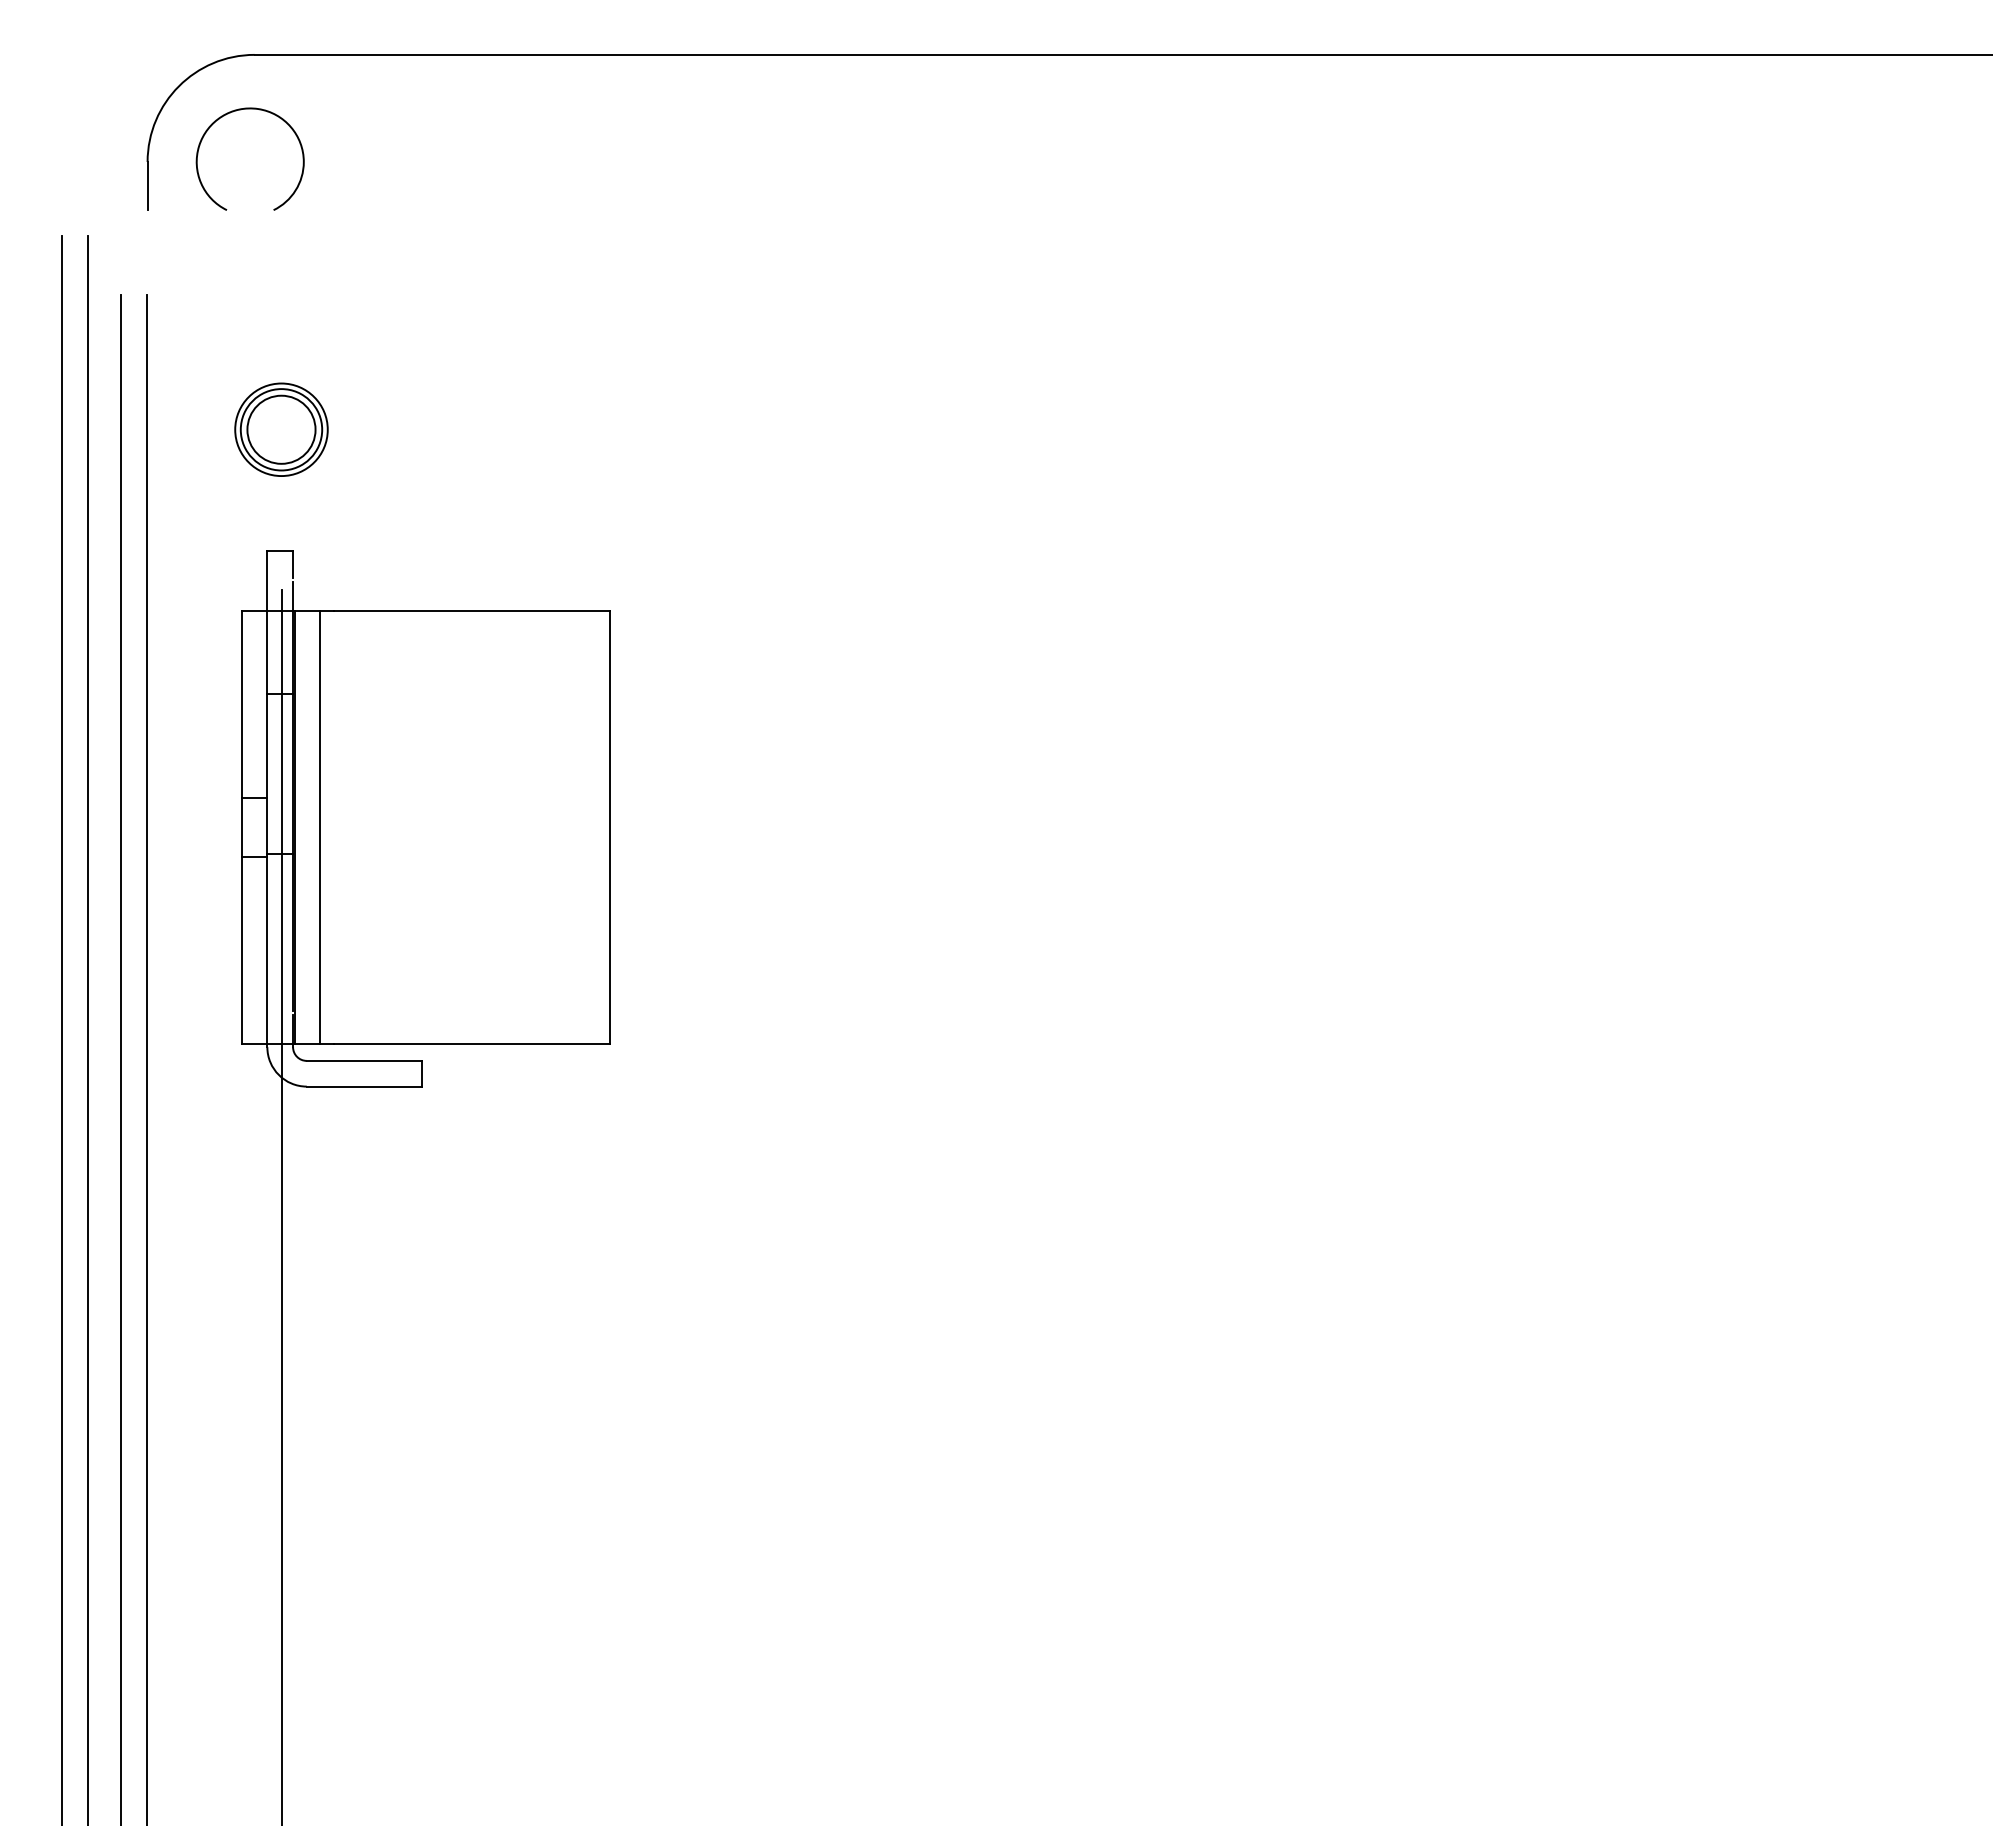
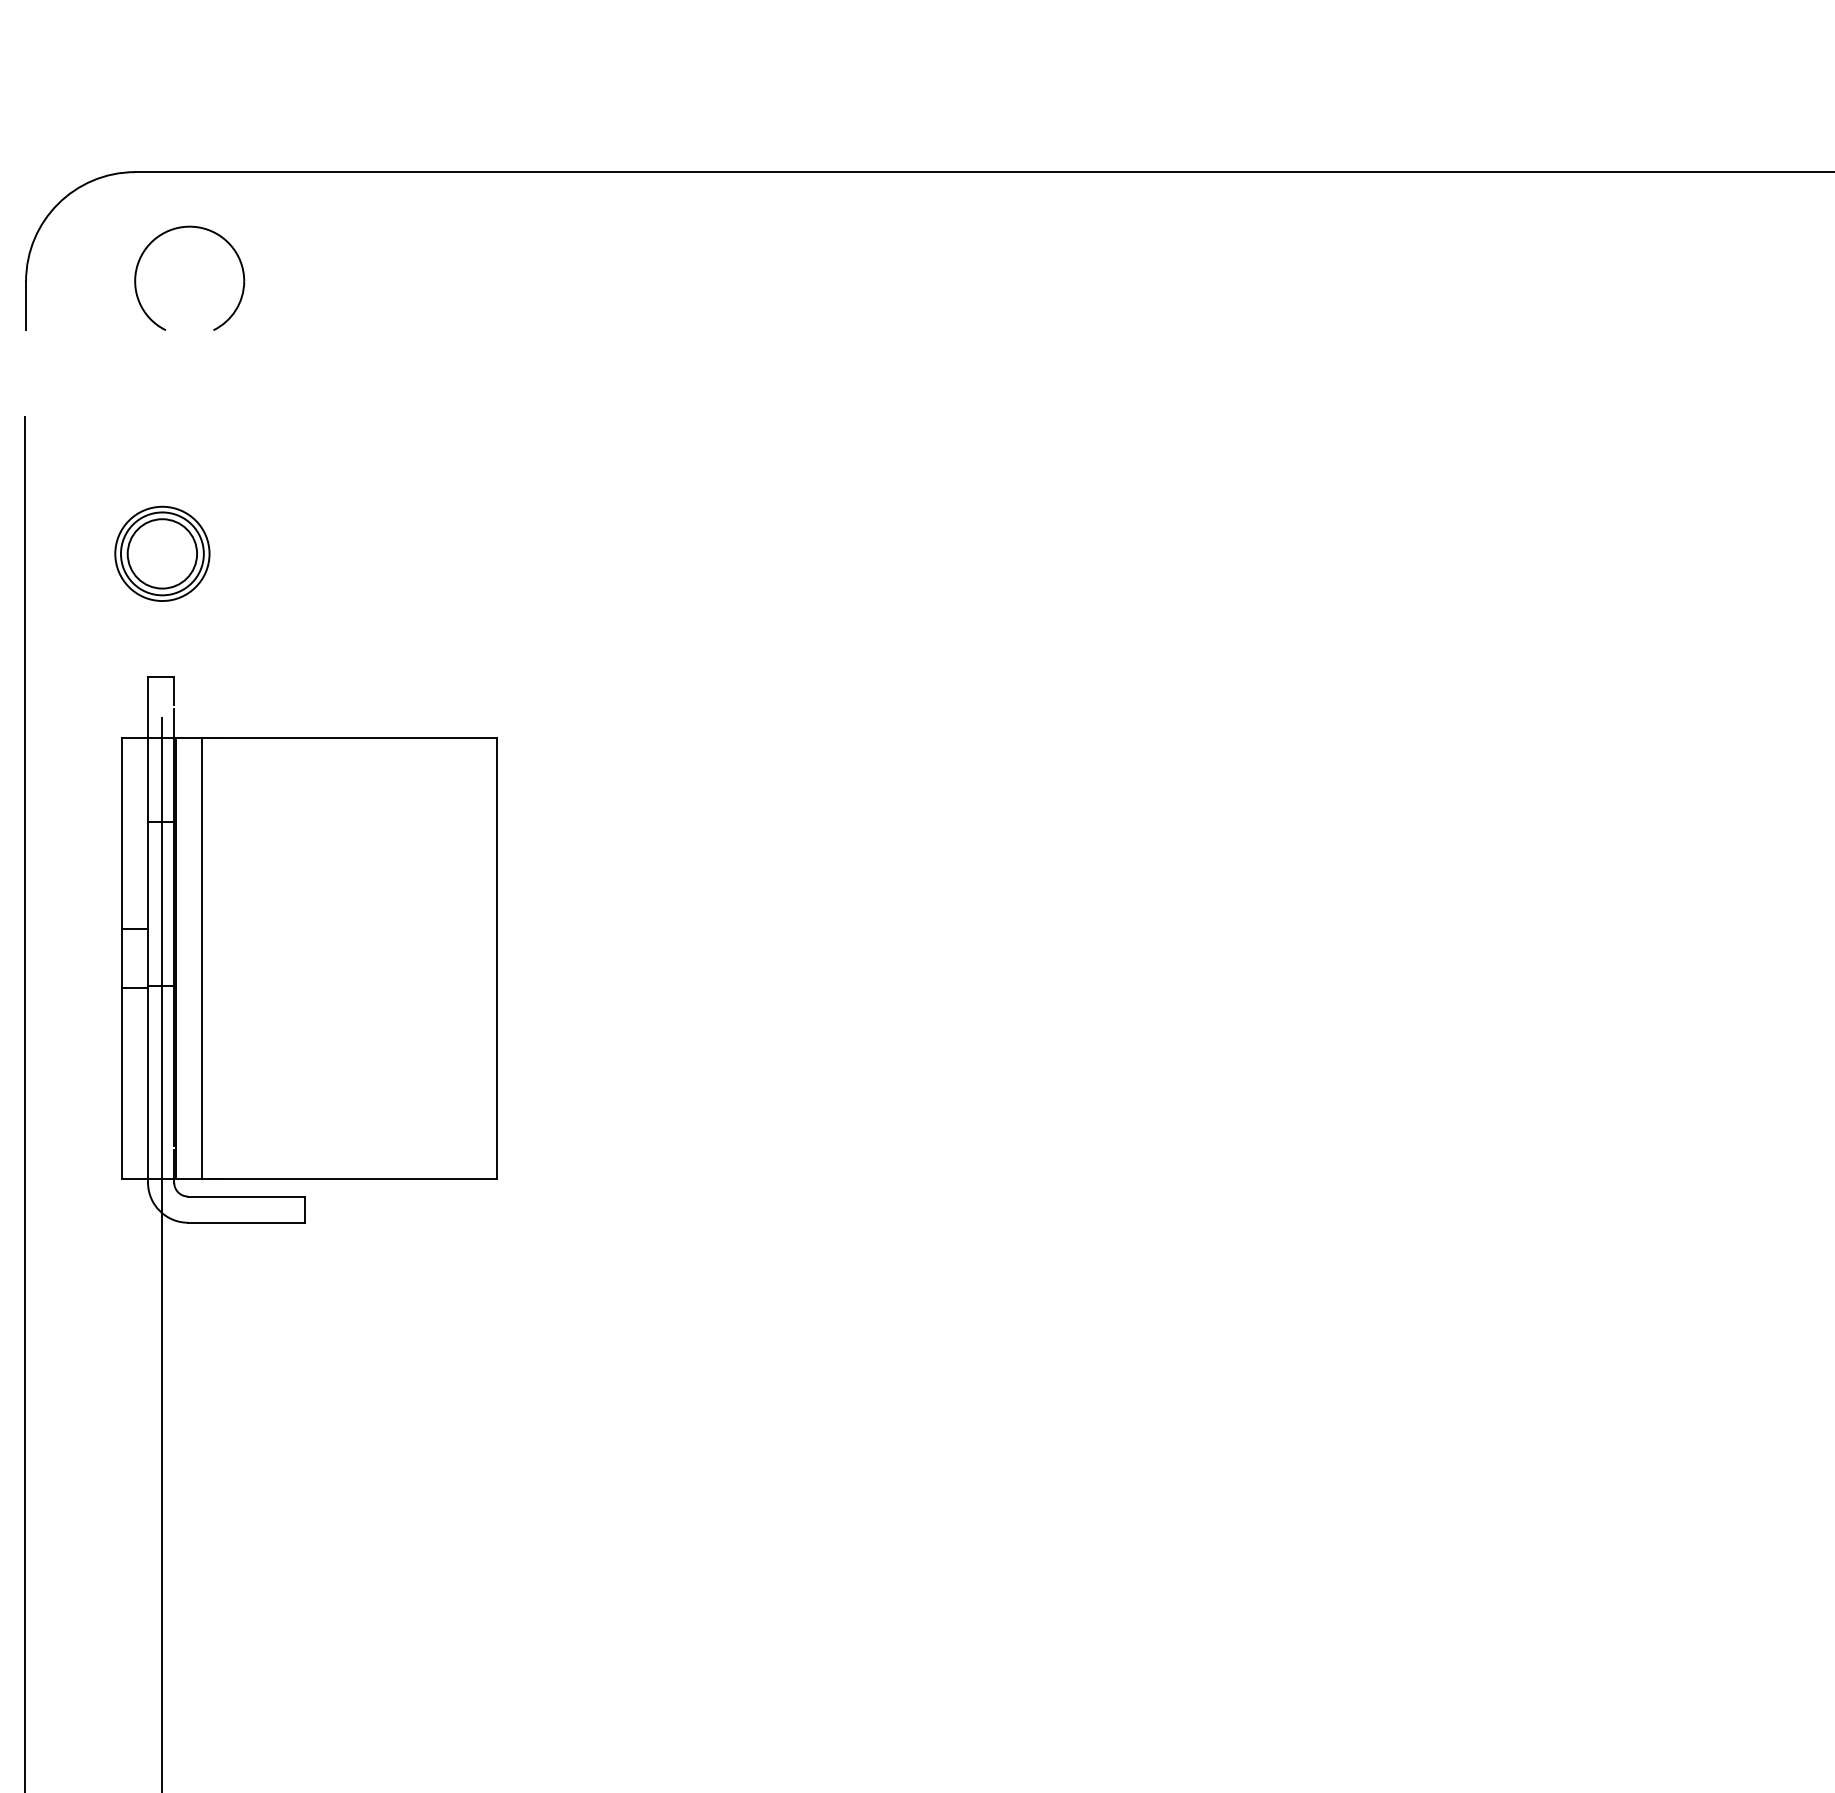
part: (241, 110) -> (180, 228), moved

